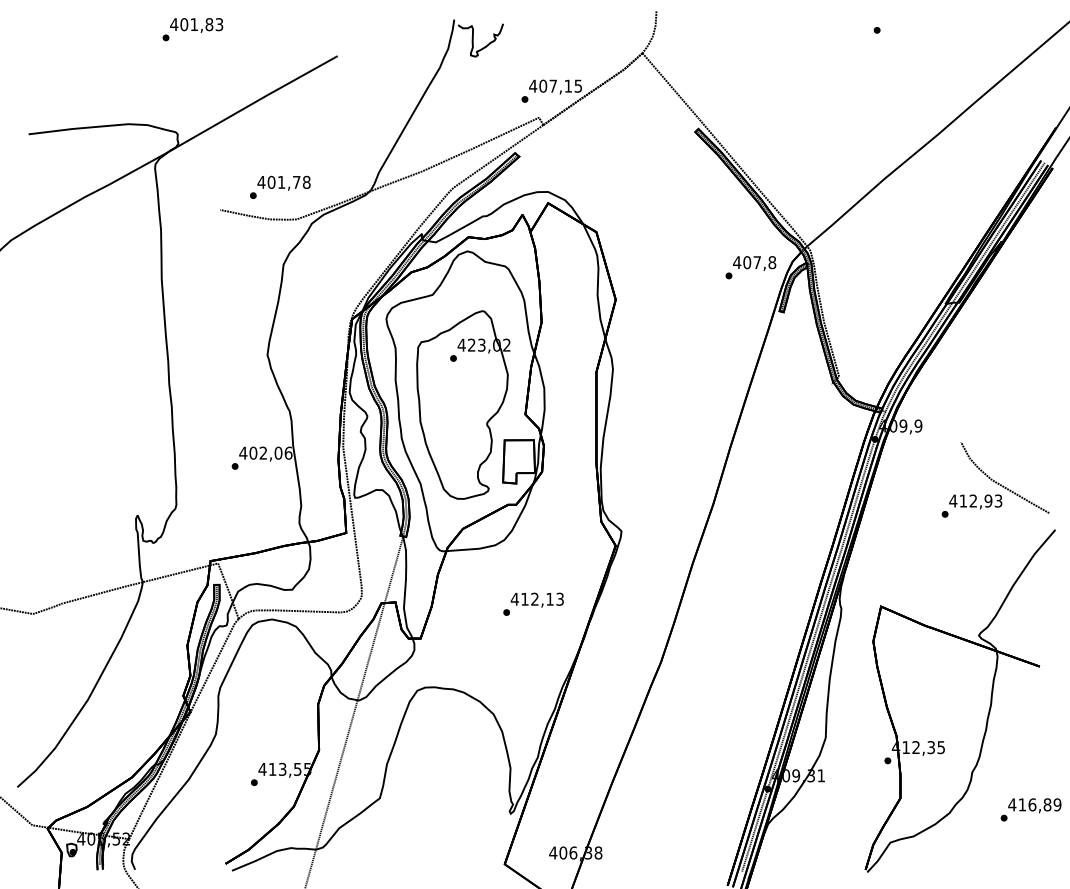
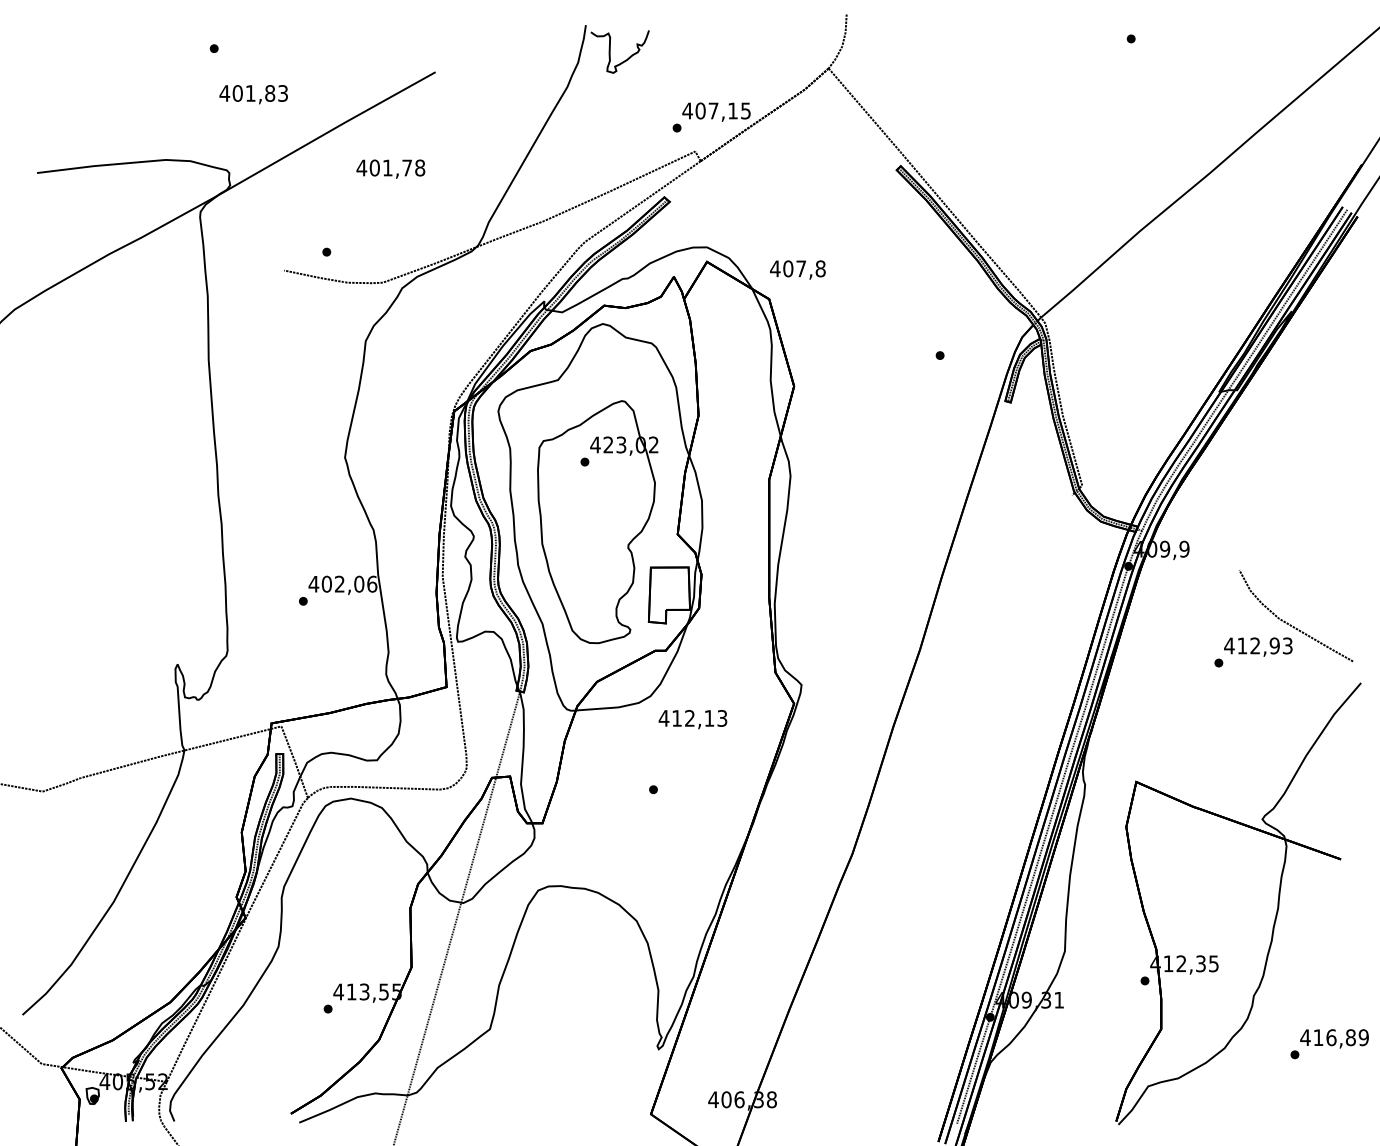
text: (196, 25) -> (253, 94), moved
text: (283, 182) -> (390, 168), moved
text: (754, 263) -> (797, 269), moved
text: (536, 599) -> (691, 718), moved

